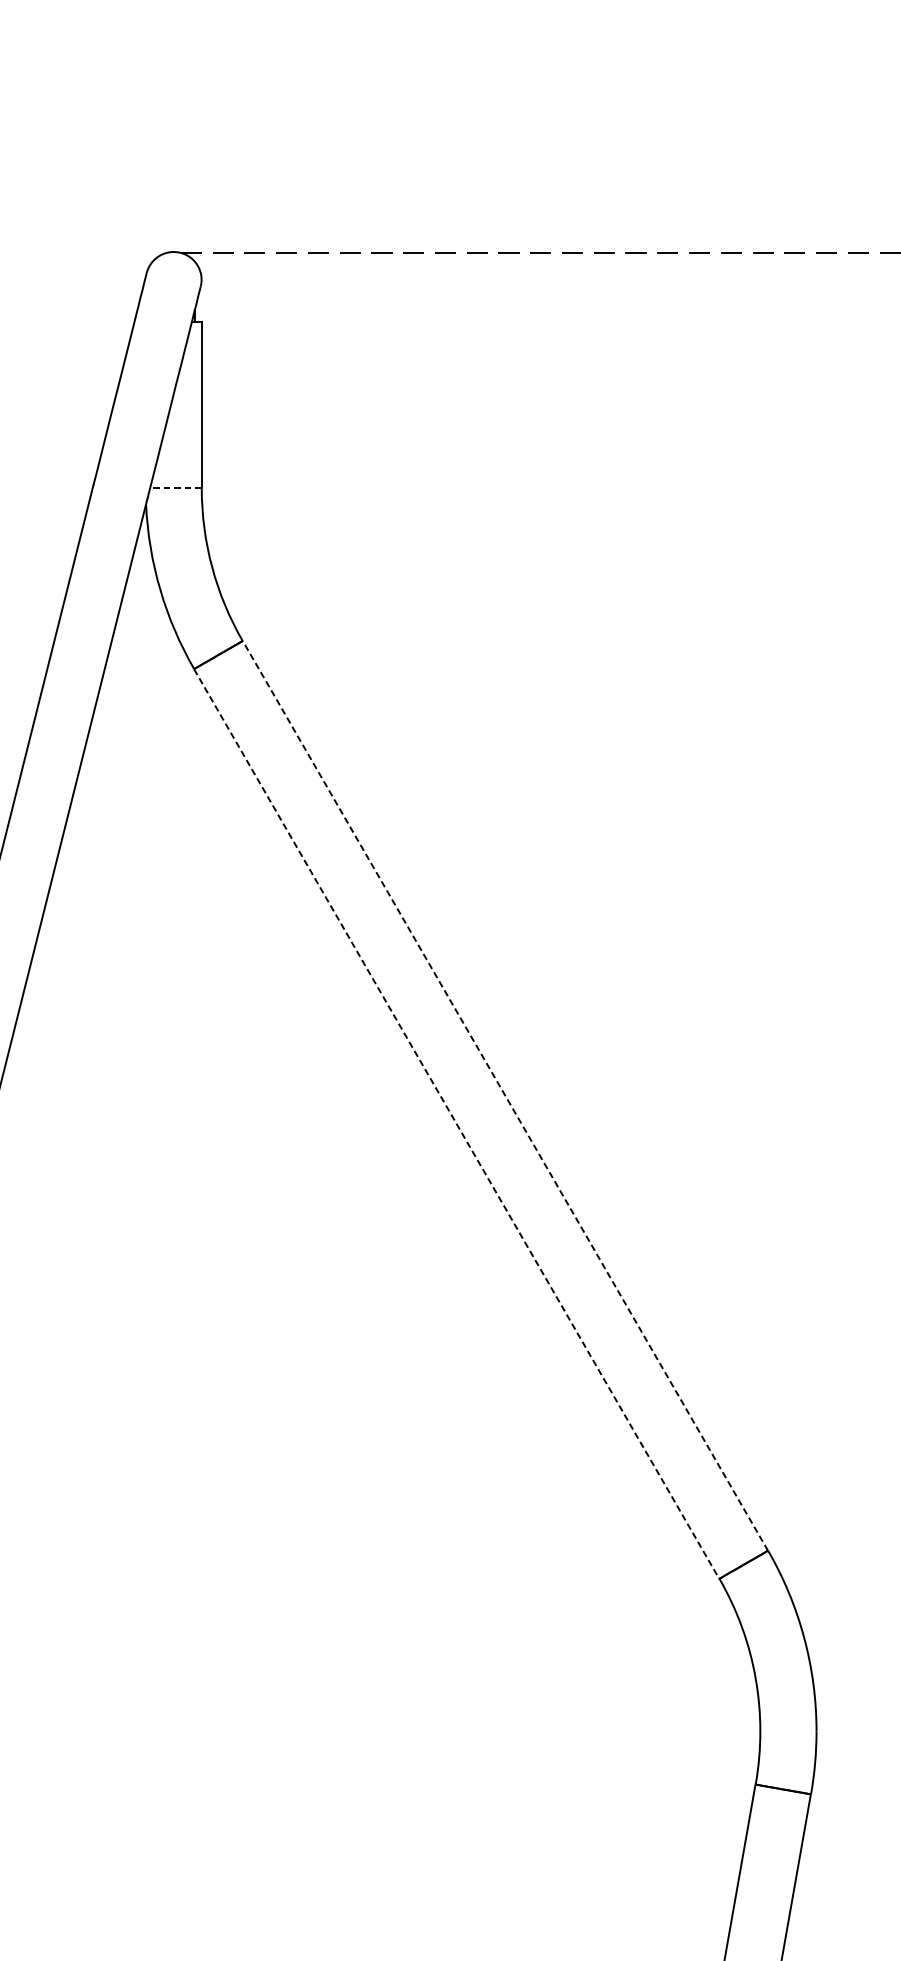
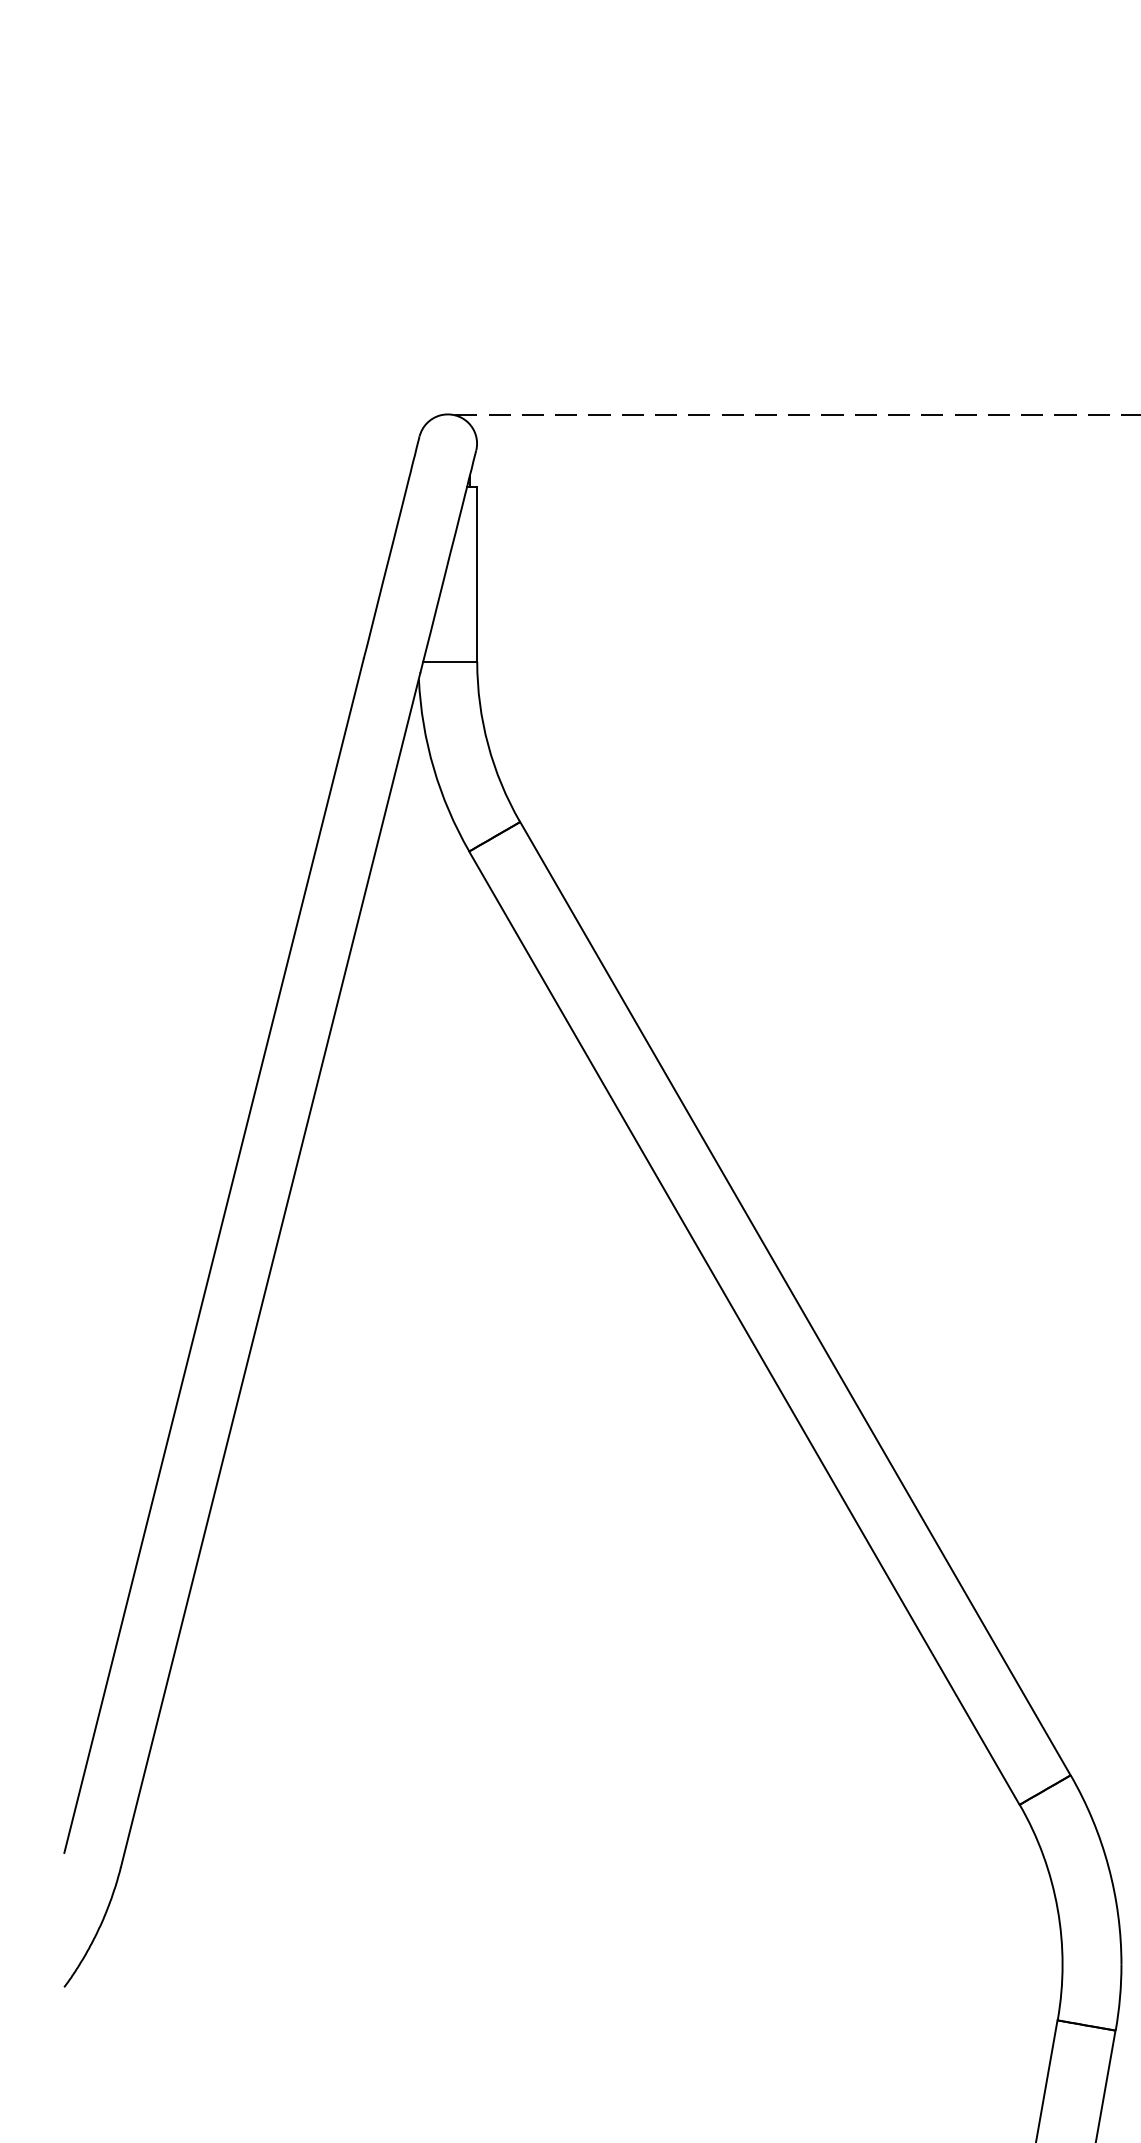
line: (176, 488) -> (450, 662), dashed -> solid
line: (505, 1095) -> (795, 1298), dashed -> solid
line: (456, 1124) -> (744, 1328), dashed -> solid

